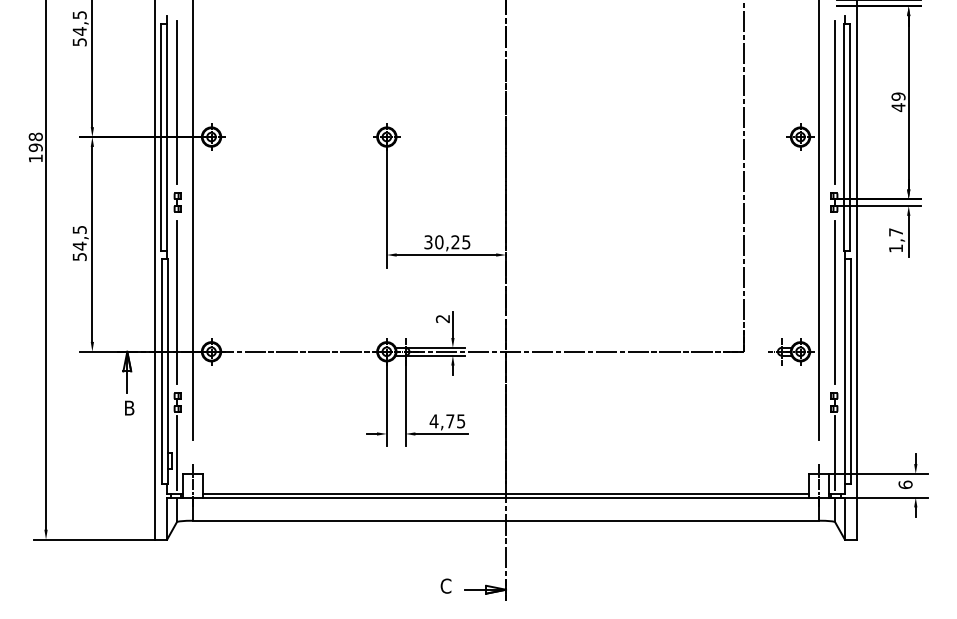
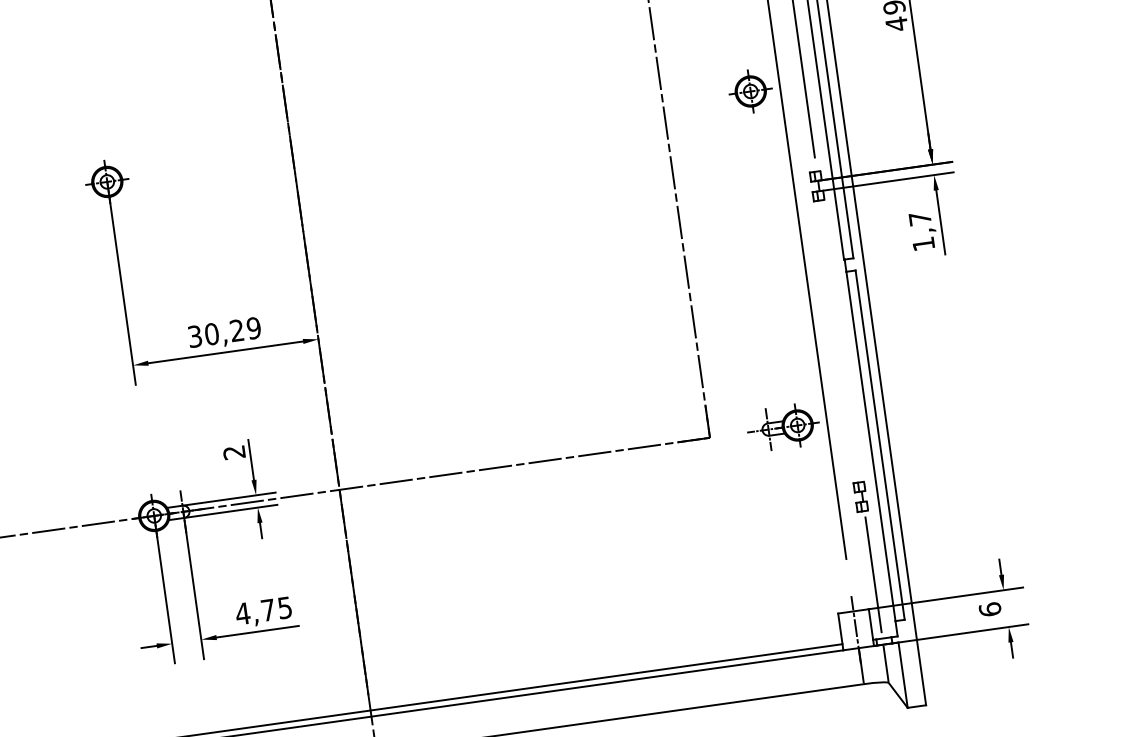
text: (466, 242) -> (254, 328), 30,25 -> 30,29
line: (835, 302) -> (841, 341), removed

